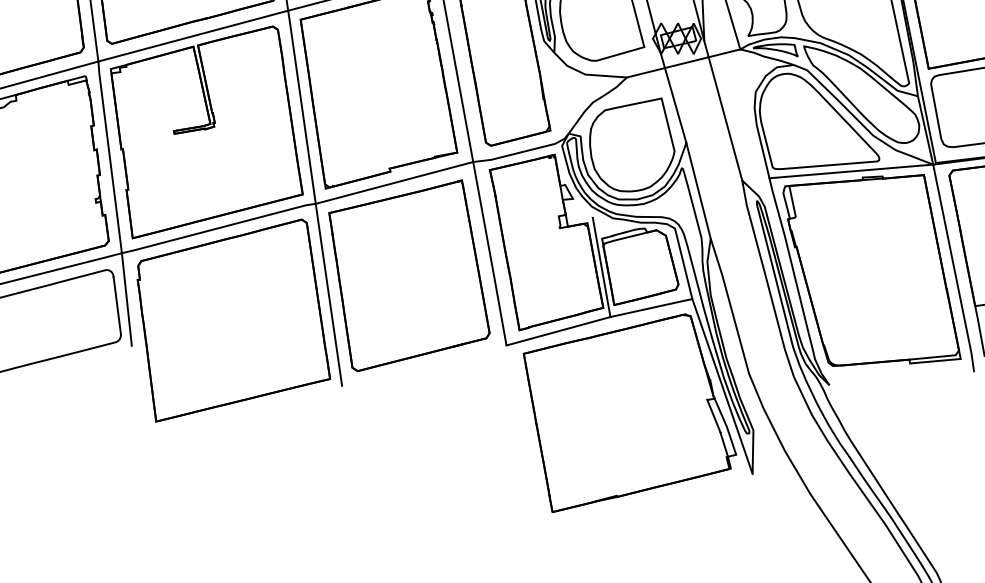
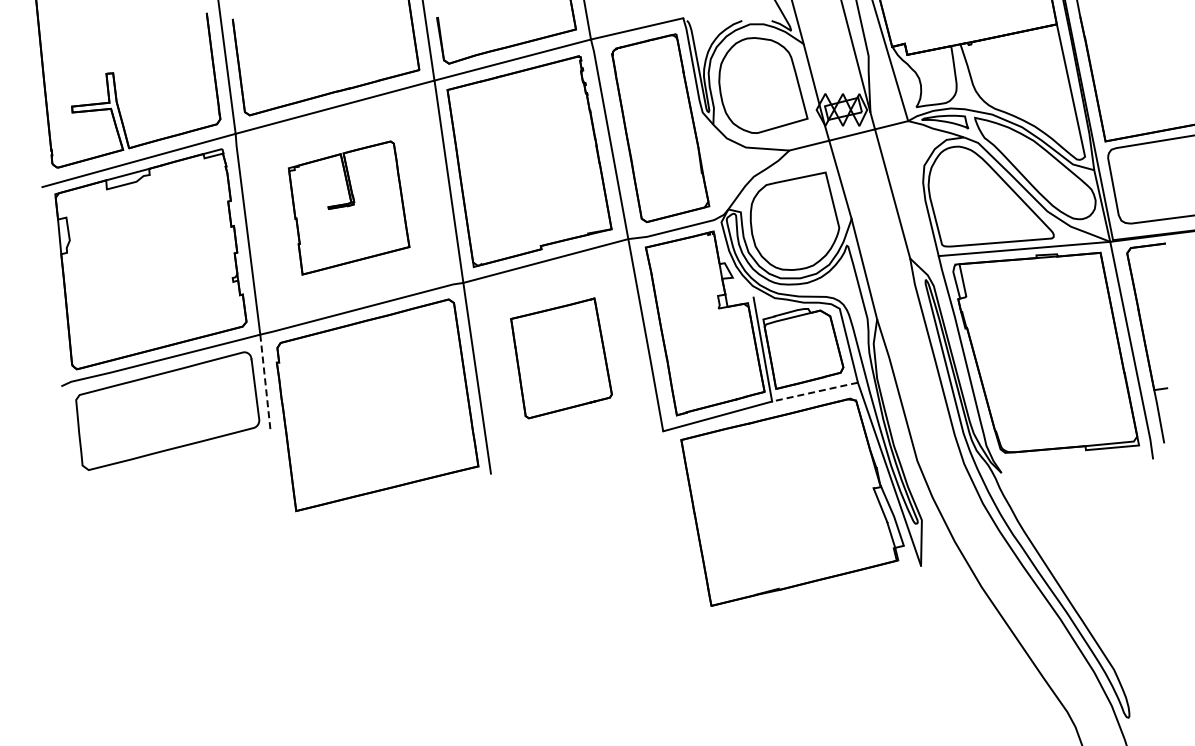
part: (206, 131) -> (348, 207), size x0.6
part: (409, 275) -> (561, 358), size x0.6
line: (126, 299) -> (265, 383), solid -> dashed
line: (651, 307) -> (815, 391), solid -> dashed

